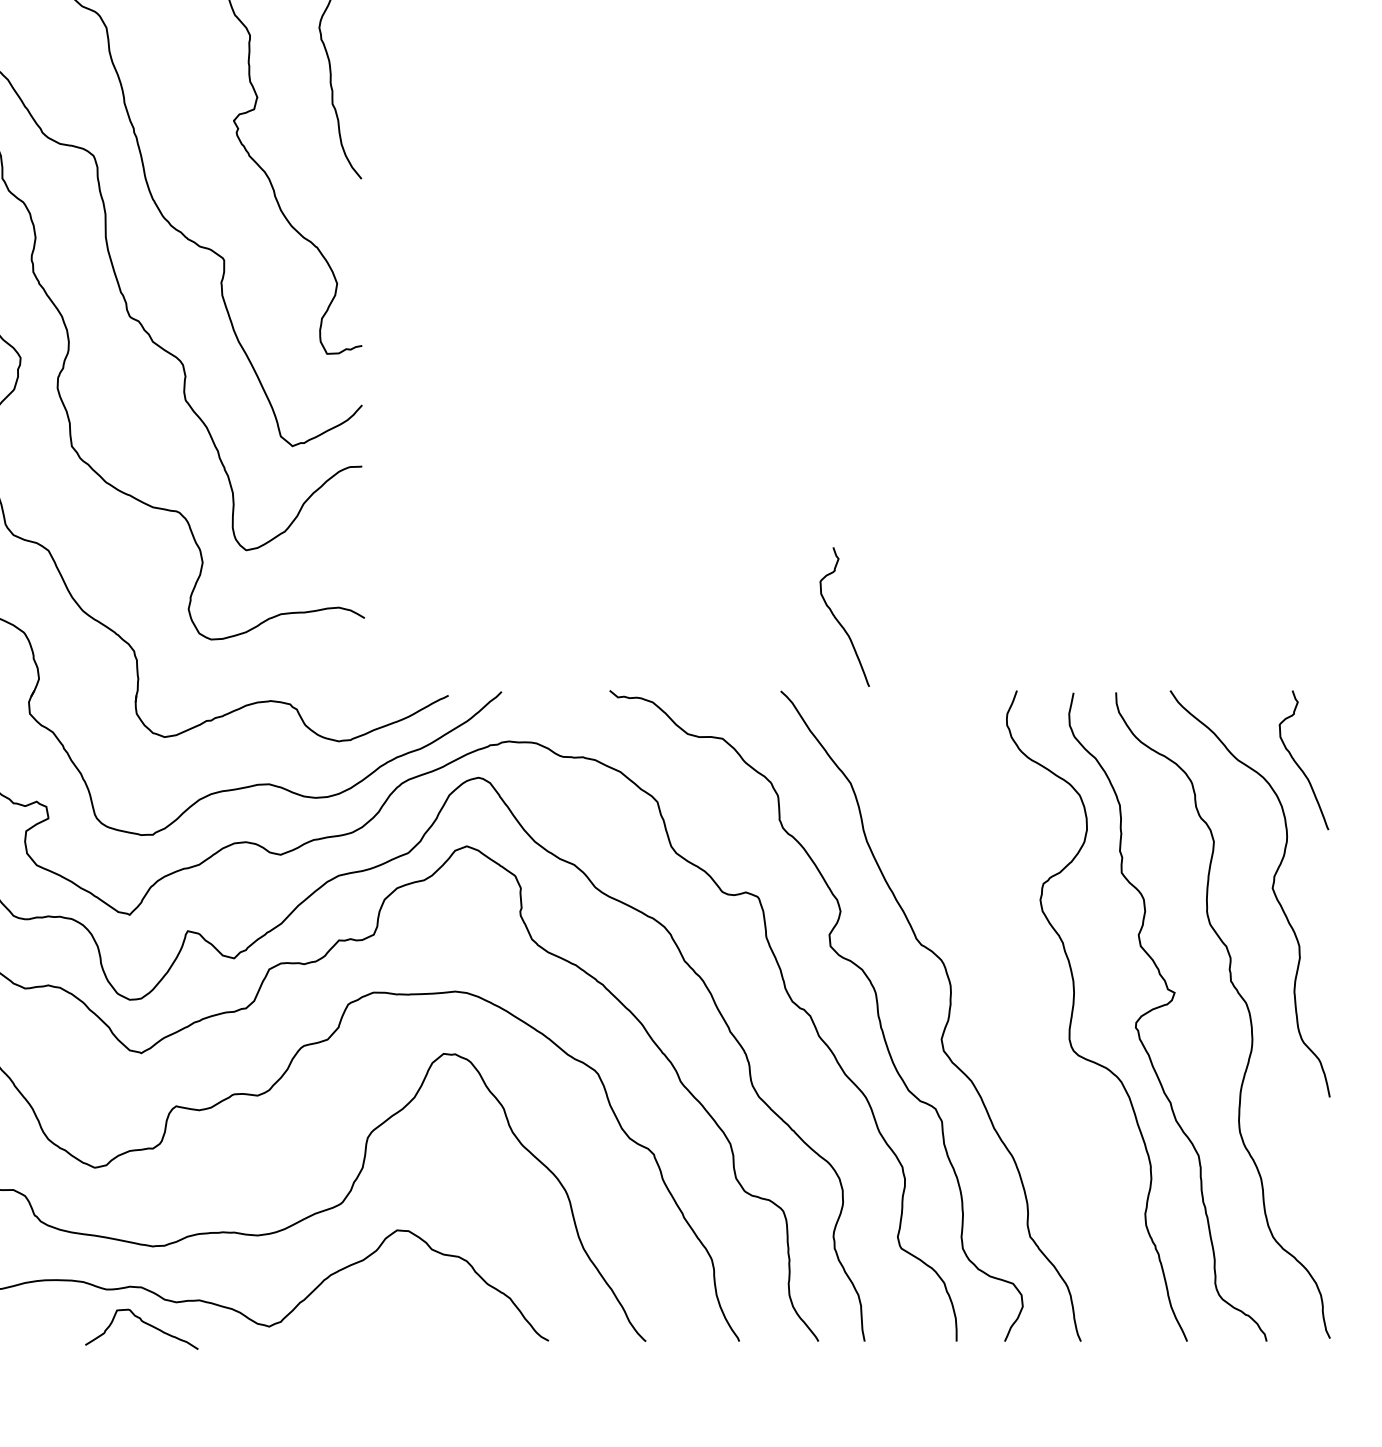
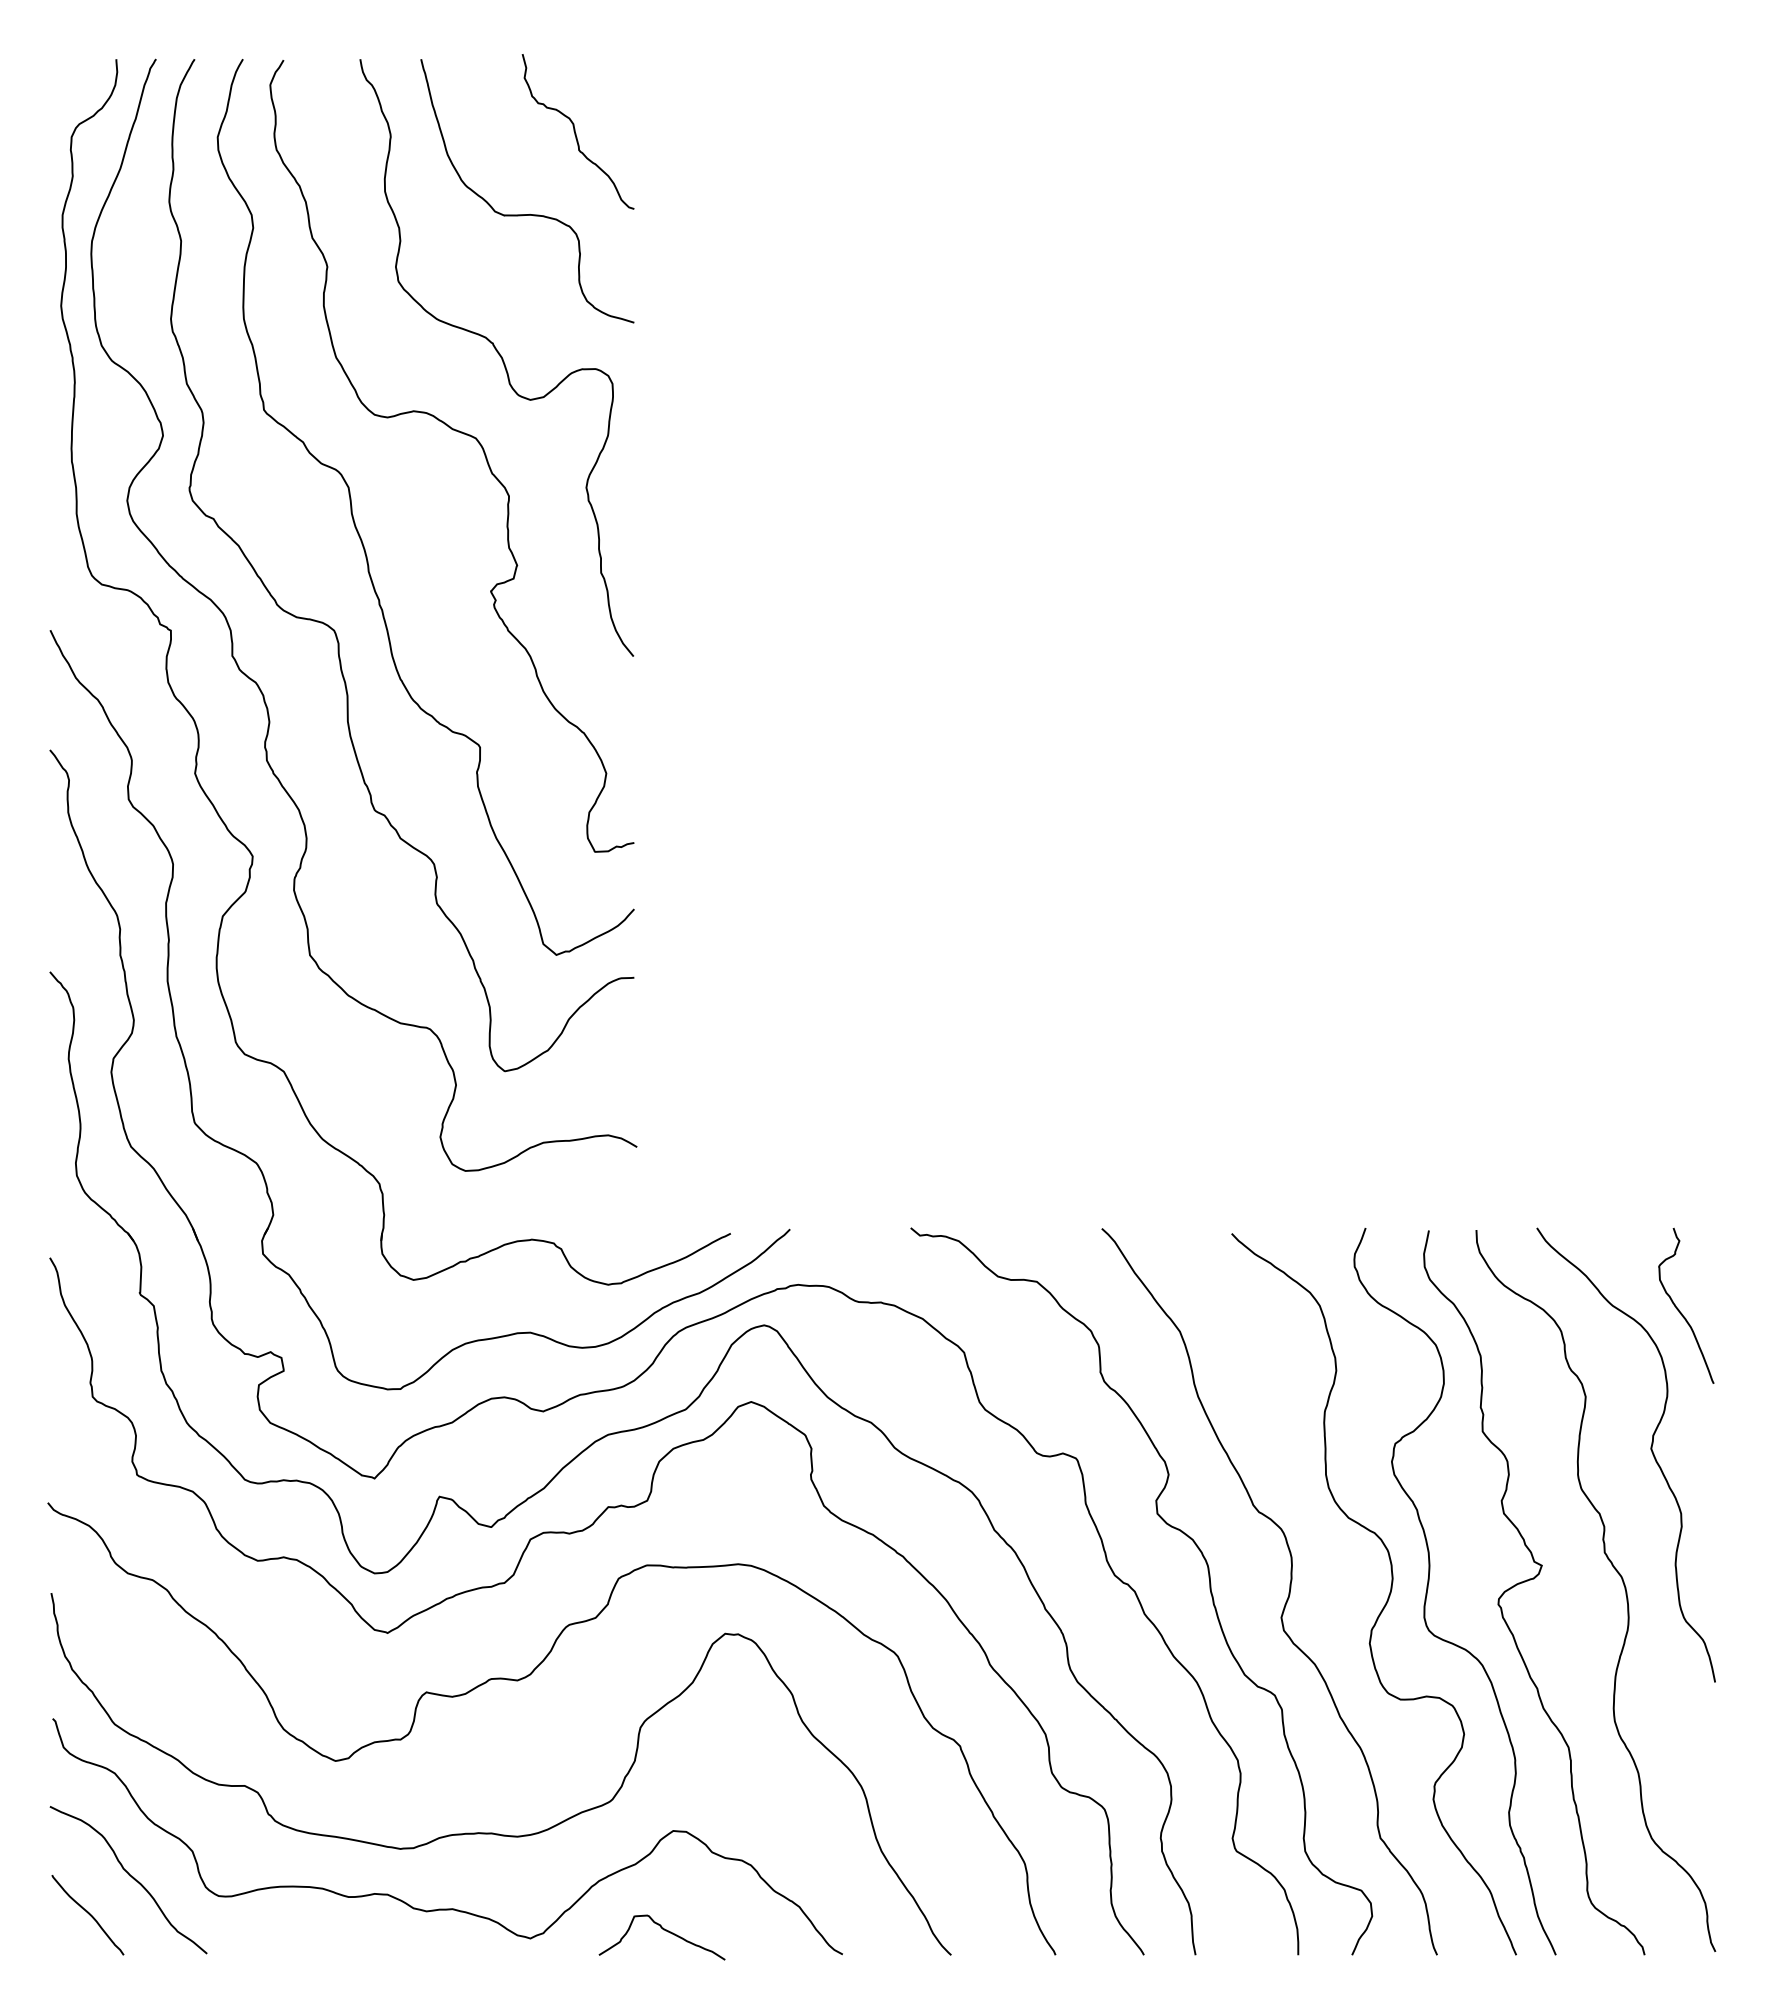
curve: (838, 620) -> (1166, 1149), removed
curve: (1036, 1021) -> (1387, 1597), added
curve: (144, 1323) -> (665, 1931), moved

